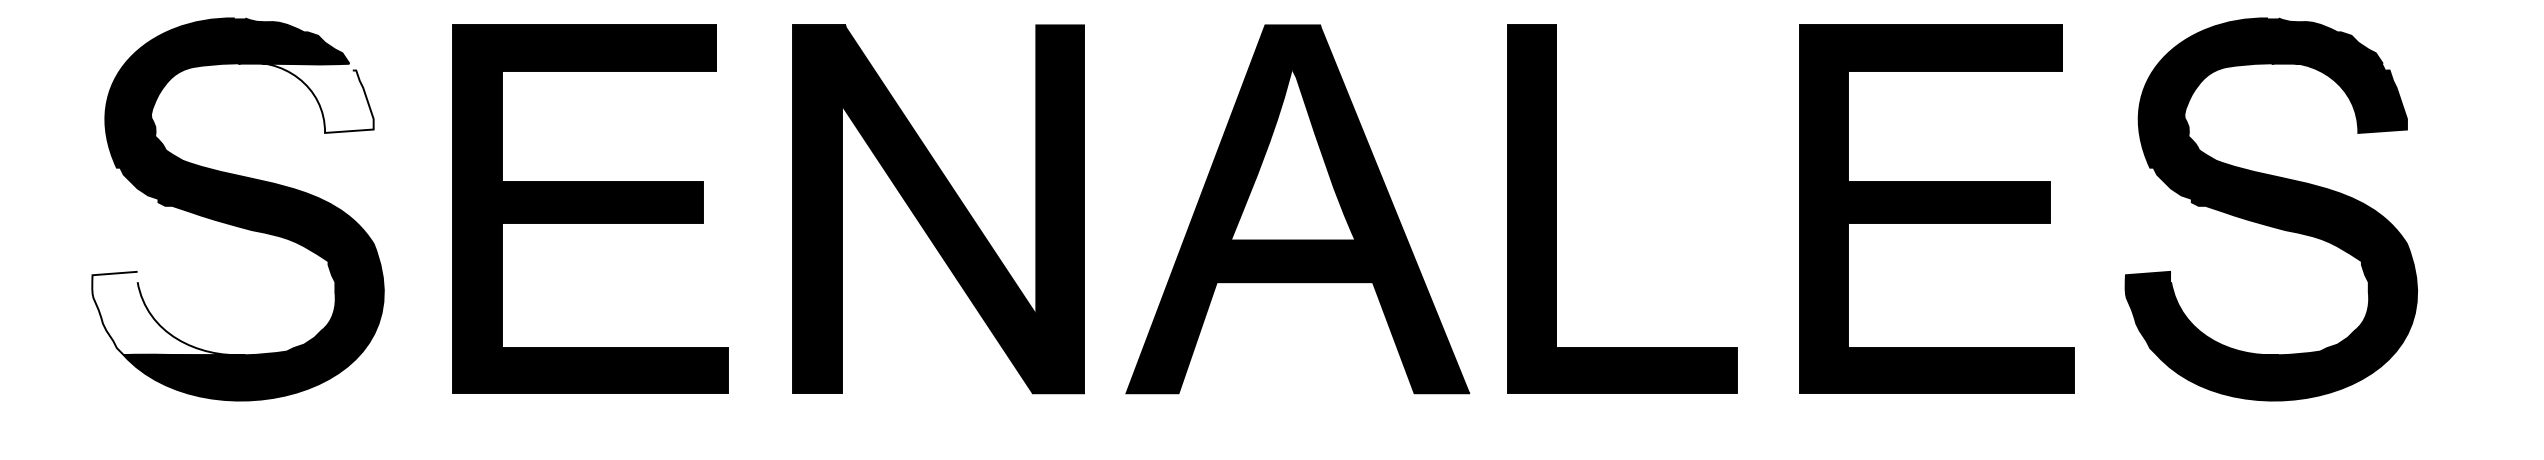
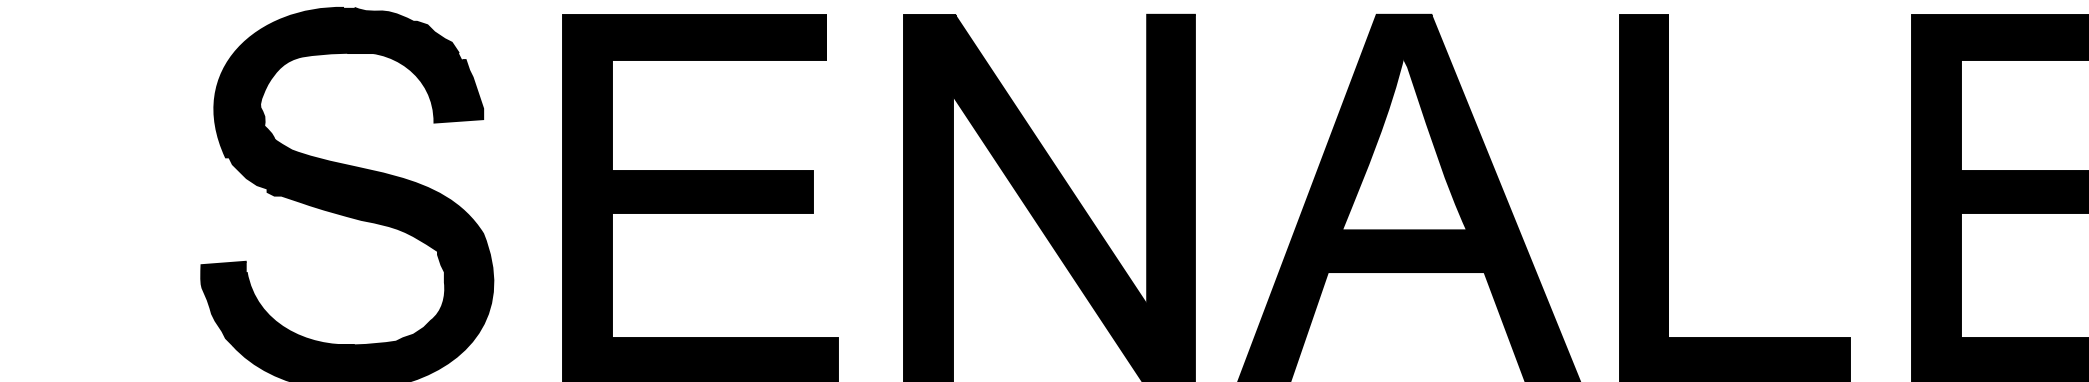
fill: (305, 97) -> (414, 87), added
fill: (168, 313) -> (277, 303), added

